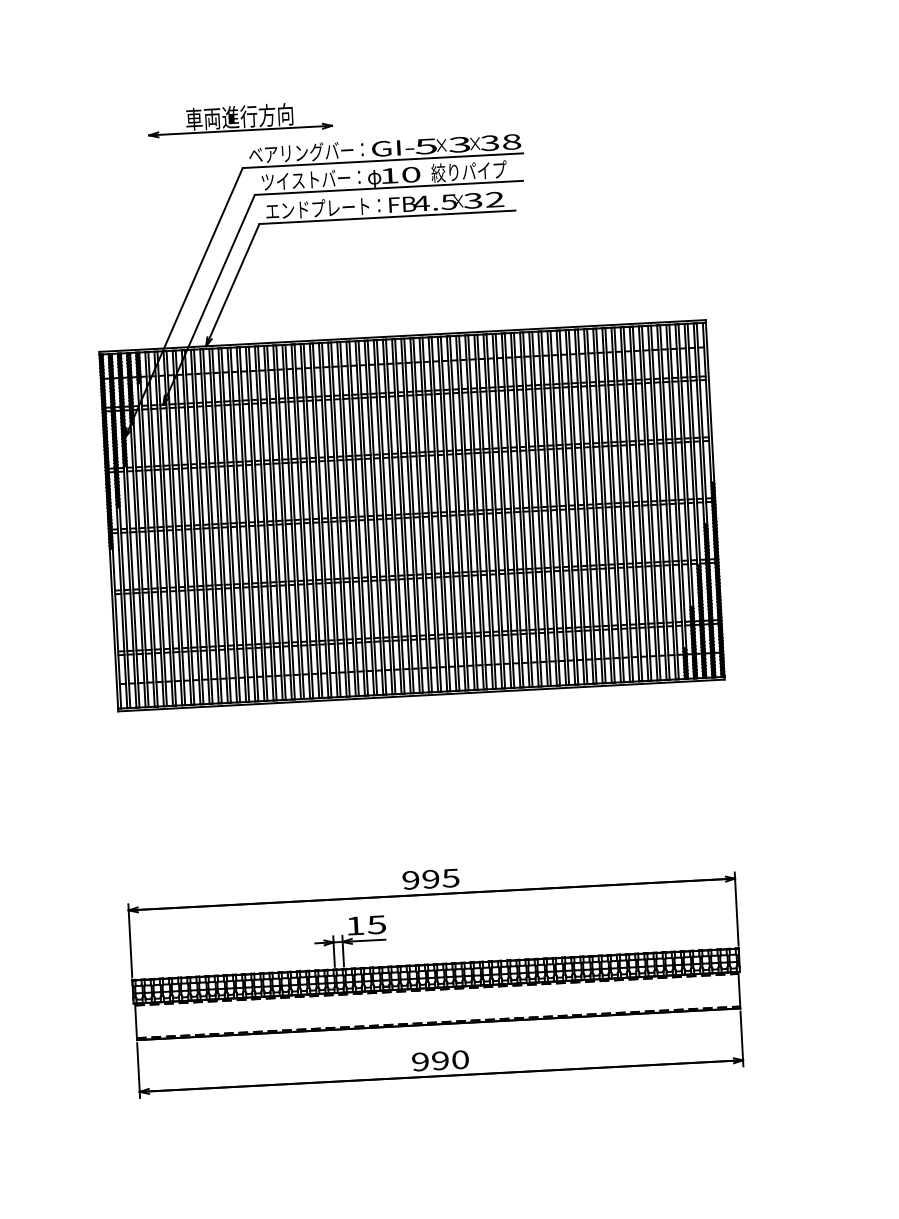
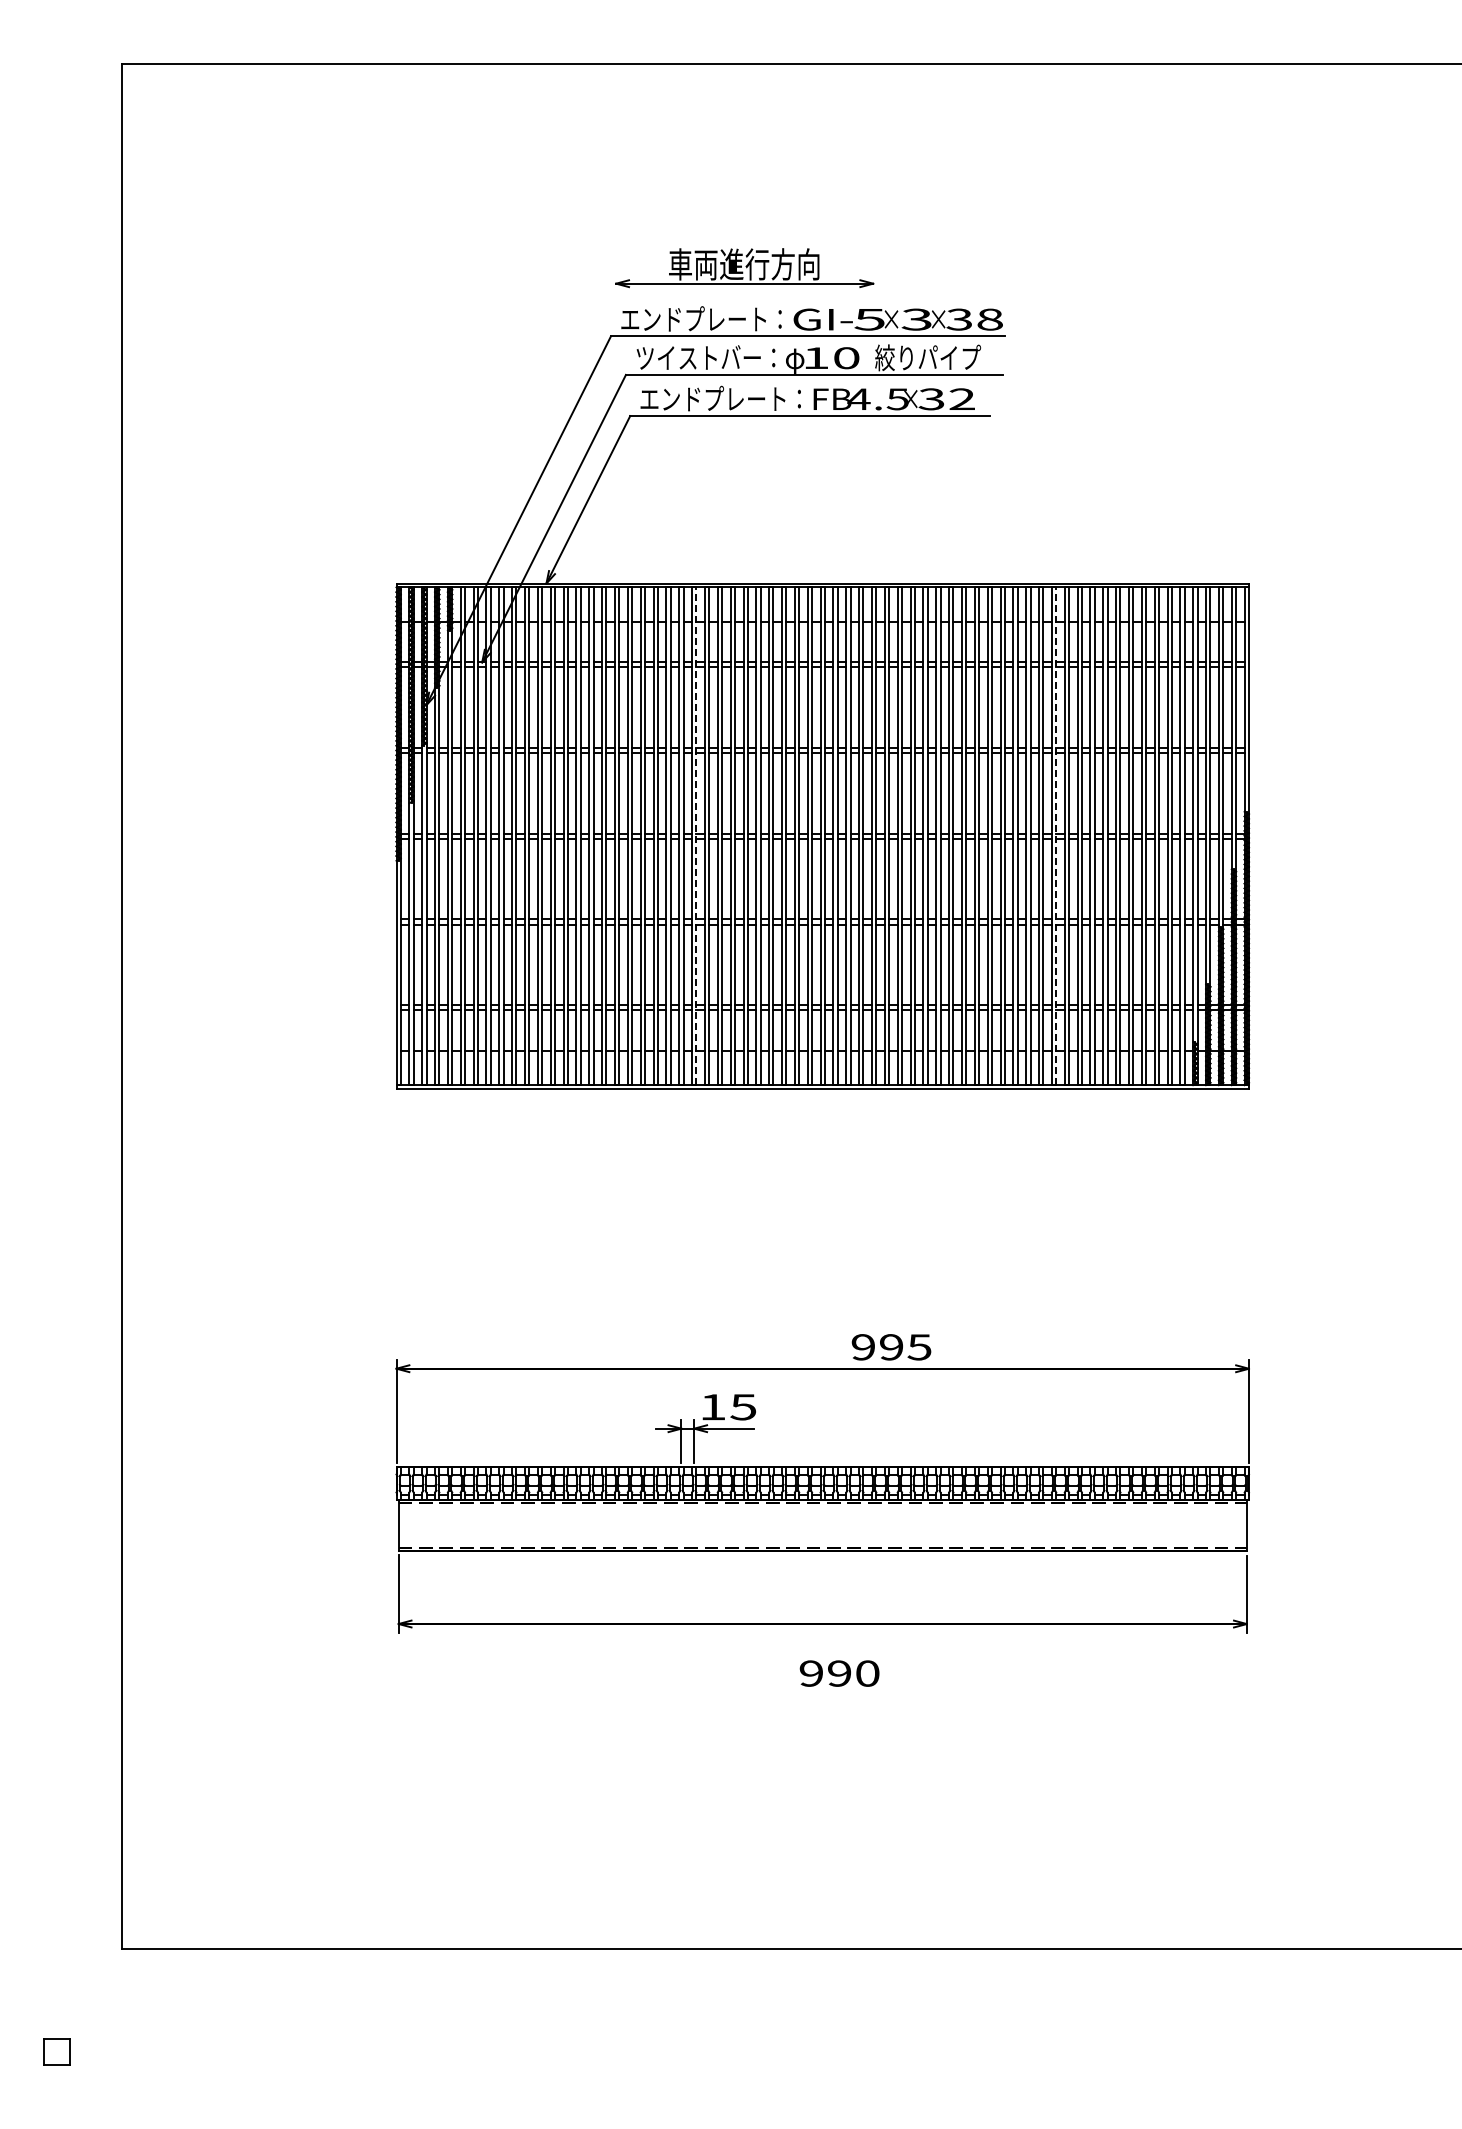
part: (239, 119) -> (744, 268), moved
text: (300, 152) -> (693, 319), ベアリングバー： -> エンドプレート：
line: (578, 507) -> (1056, 836), solid -> dashed
line: (322, 520) -> (696, 836), solid -> dashed
text: (430, 879) -> (891, 1347), moved
text: (440, 1060) -> (839, 1673), moved

